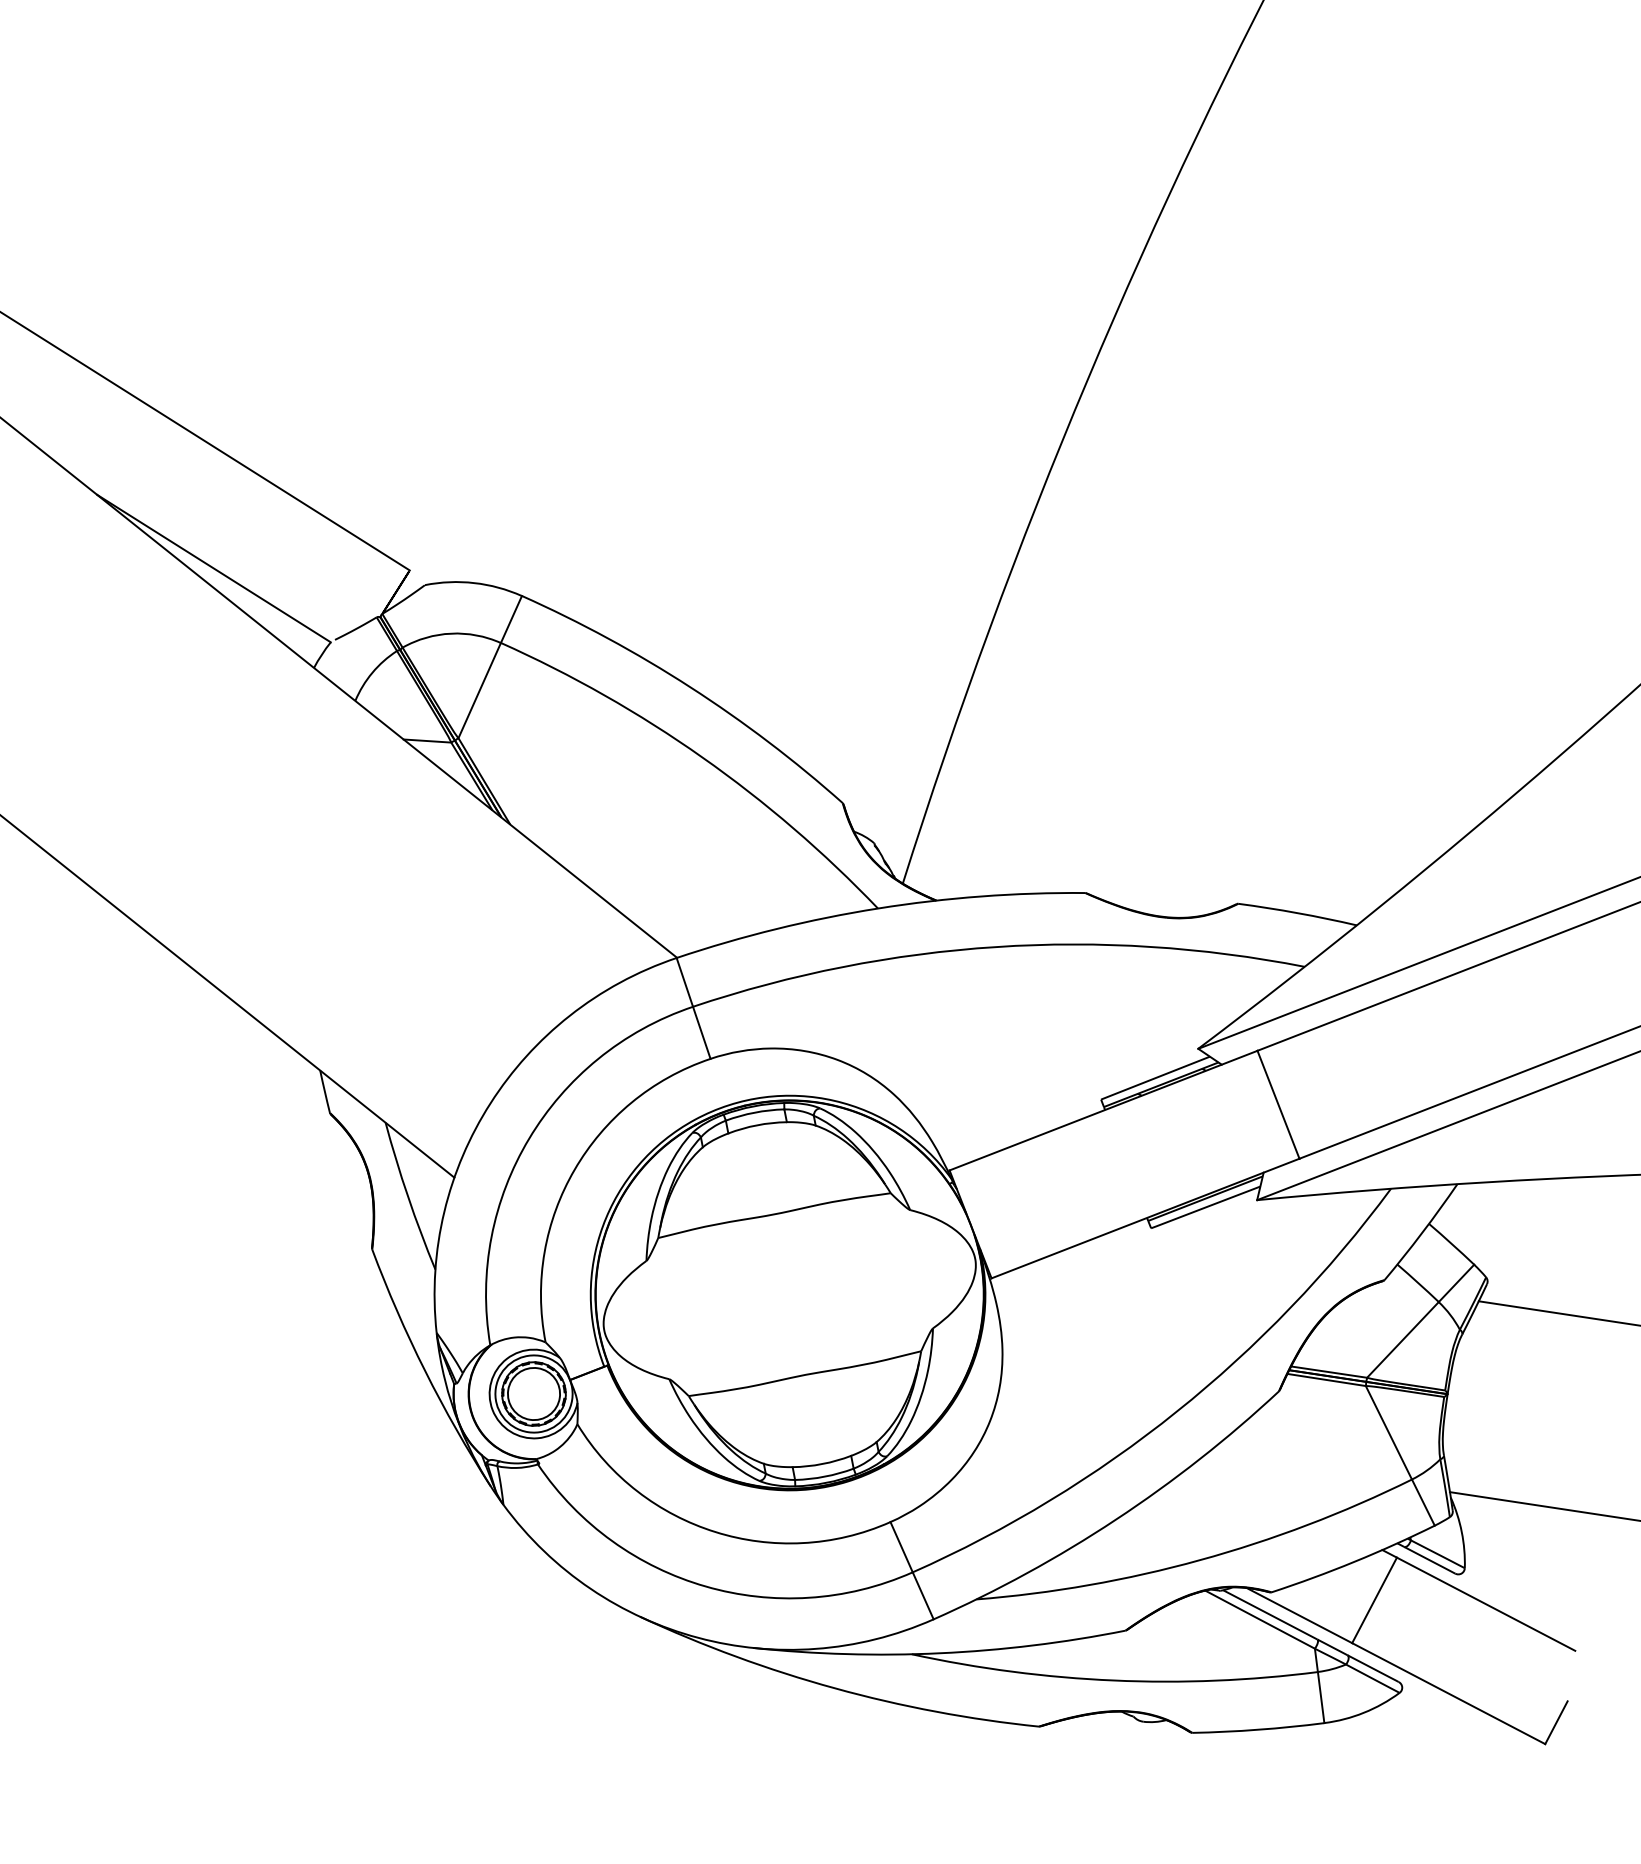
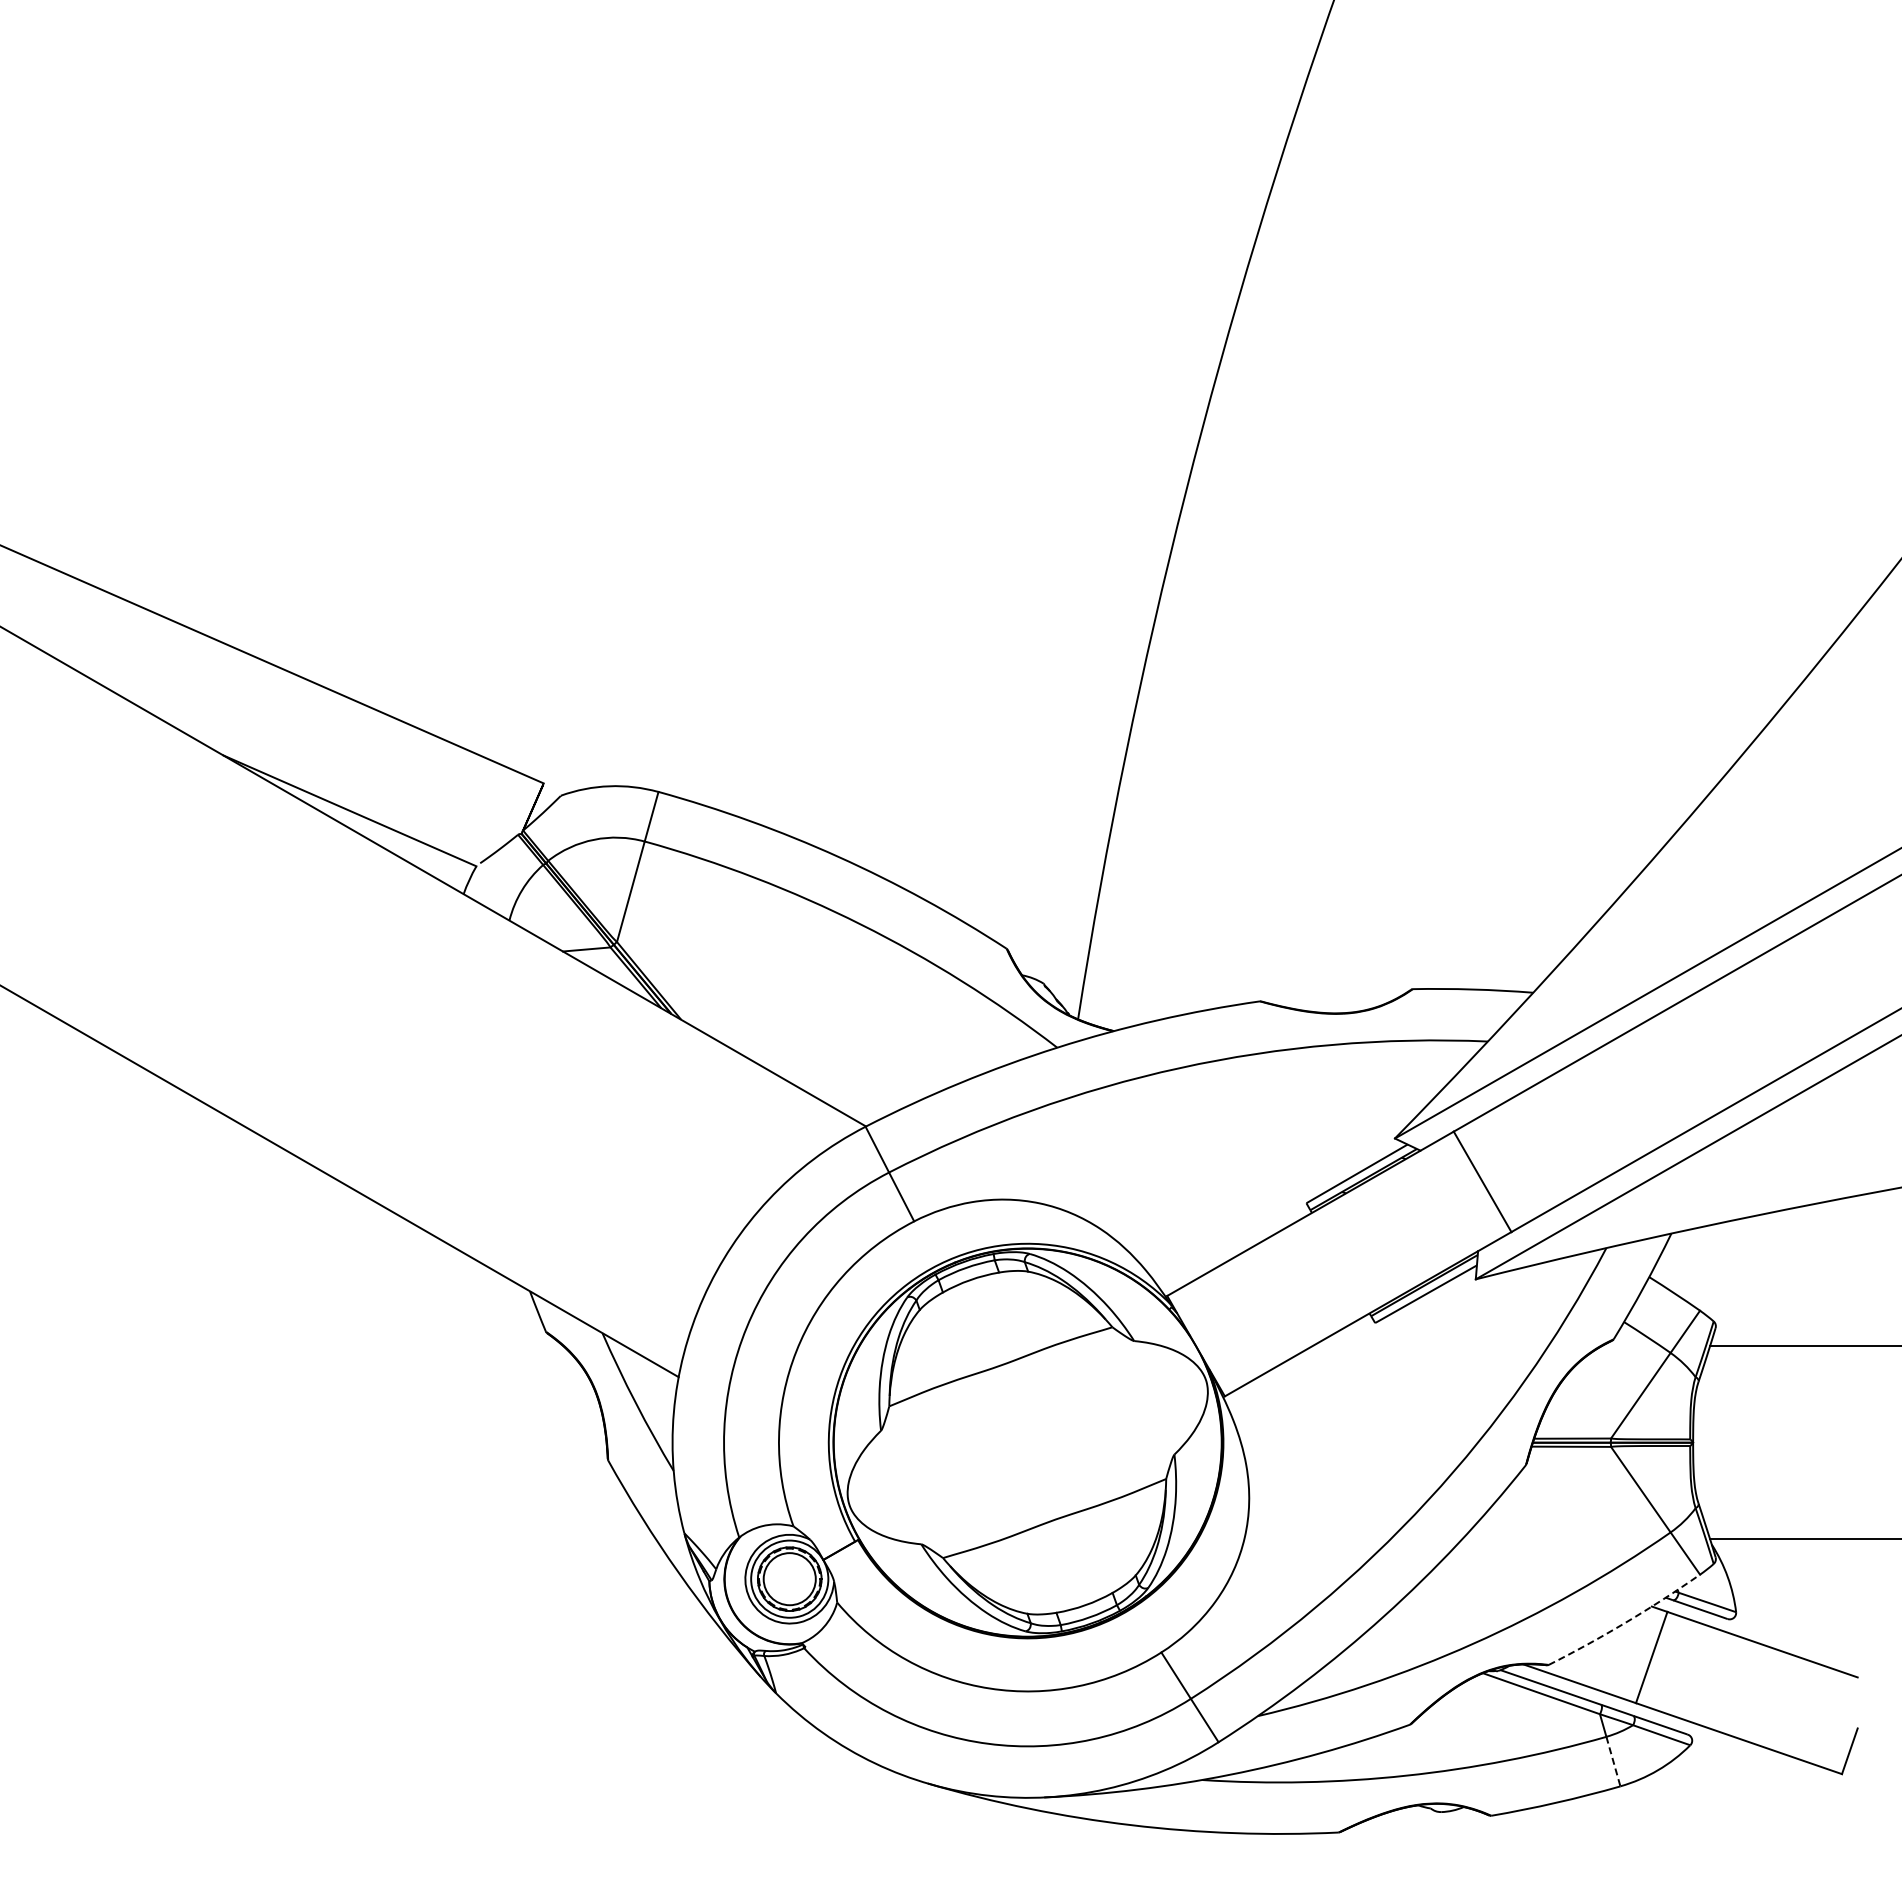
arc: (1353, 1561) -> (1625, 1622), solid -> dashed
line: (1321, 1697) -> (1613, 1761), solid -> dashed

